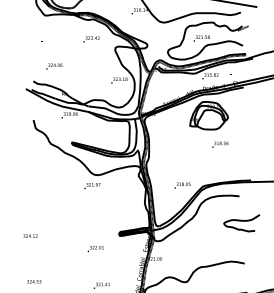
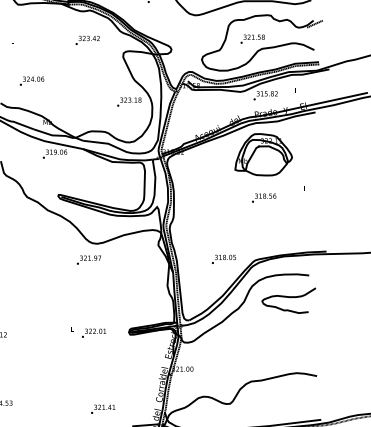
text: (220, 144) -> (264, 197), moved
part: (241, 223) -> (288, 301), moved
text: (95, 248) -> (93, 332), moved

